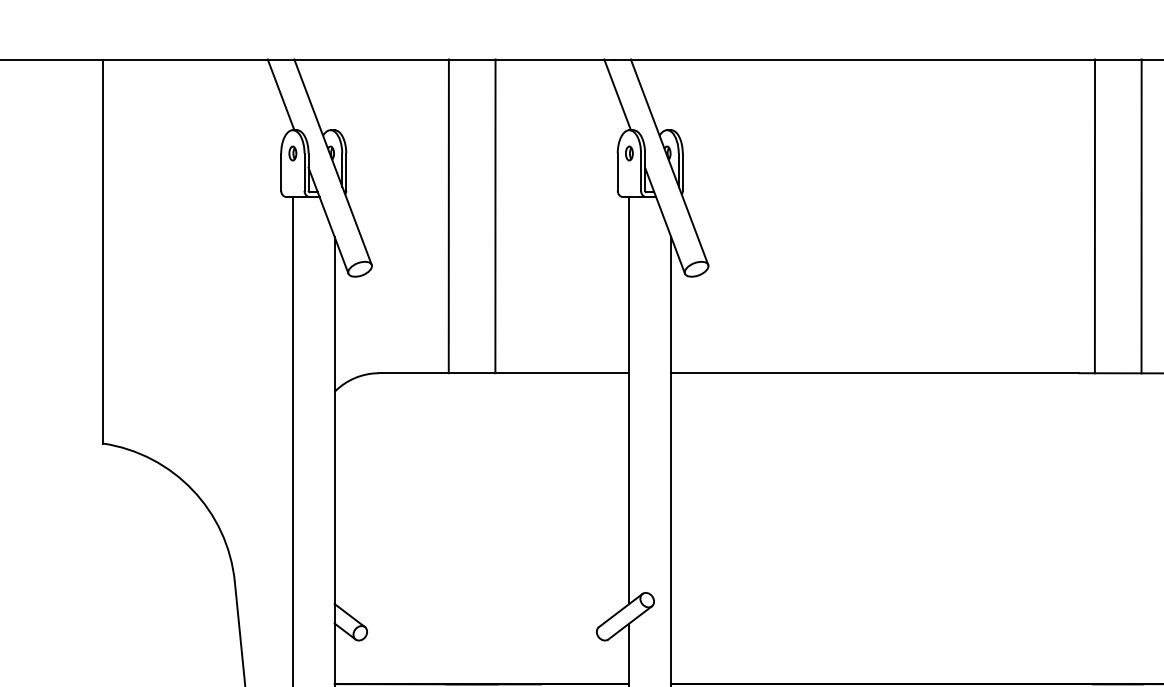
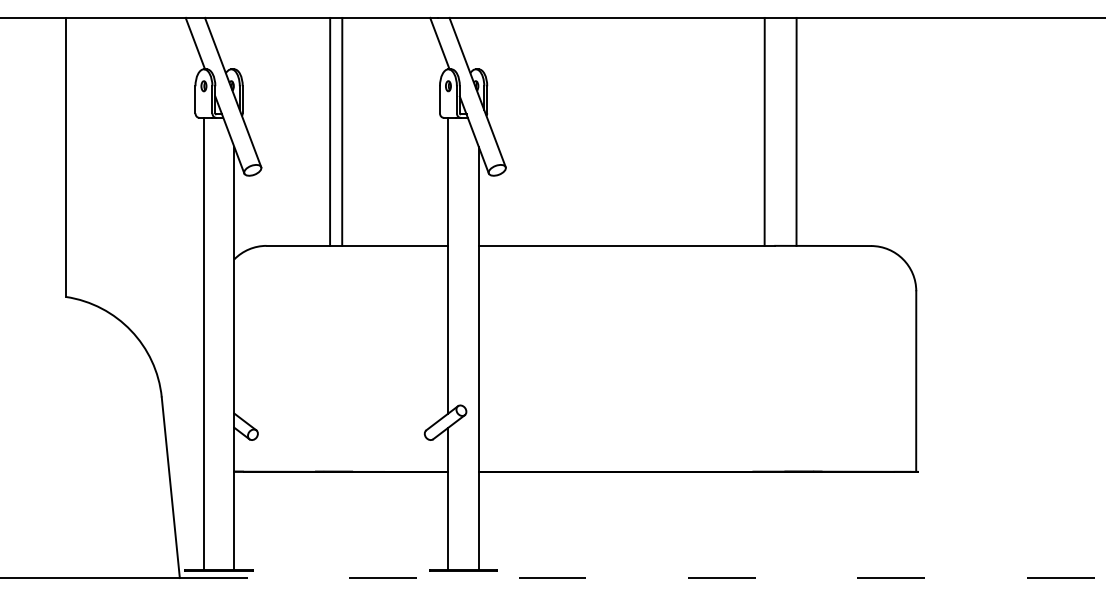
line: (449, 215) -> (342, 131), moved
line: (495, 215) -> (330, 131), moved
line: (1094, 215) -> (764, 131), moved
line: (1141, 215) -> (796, 131), moved

